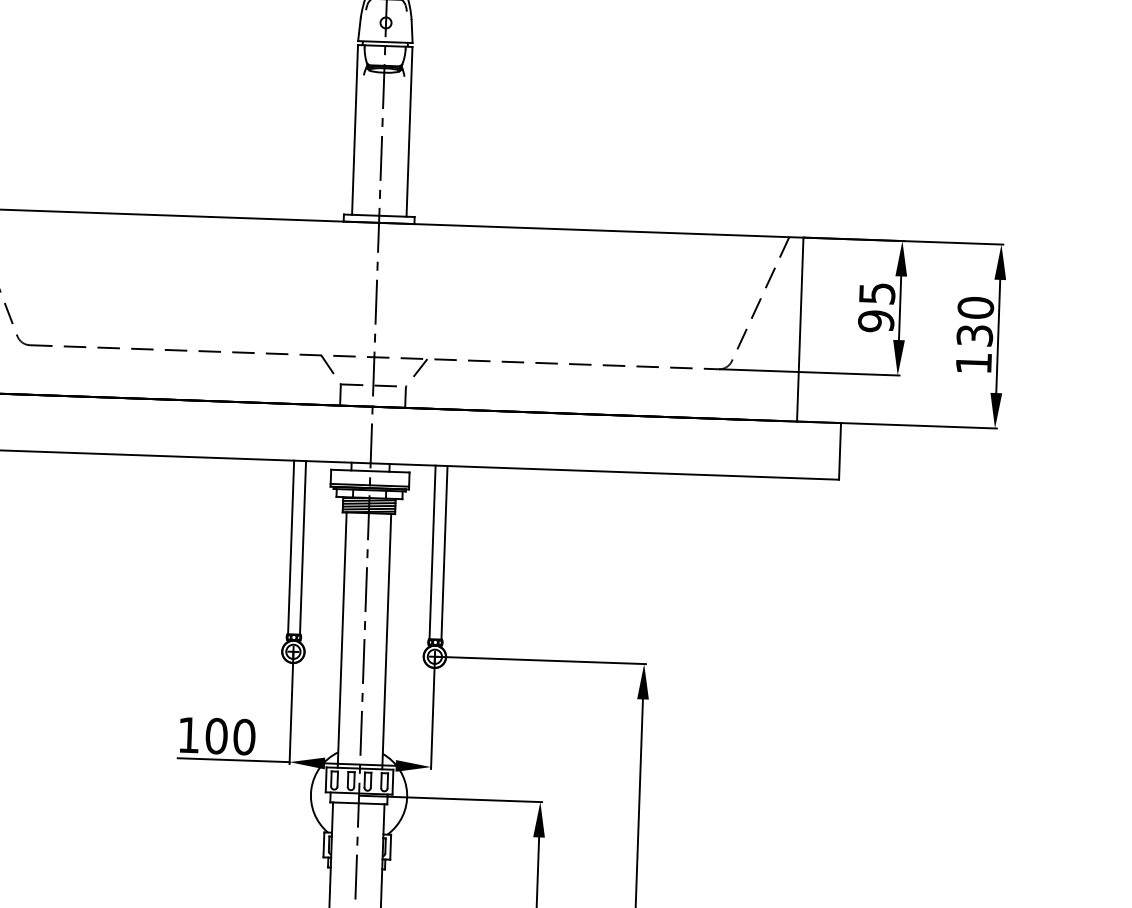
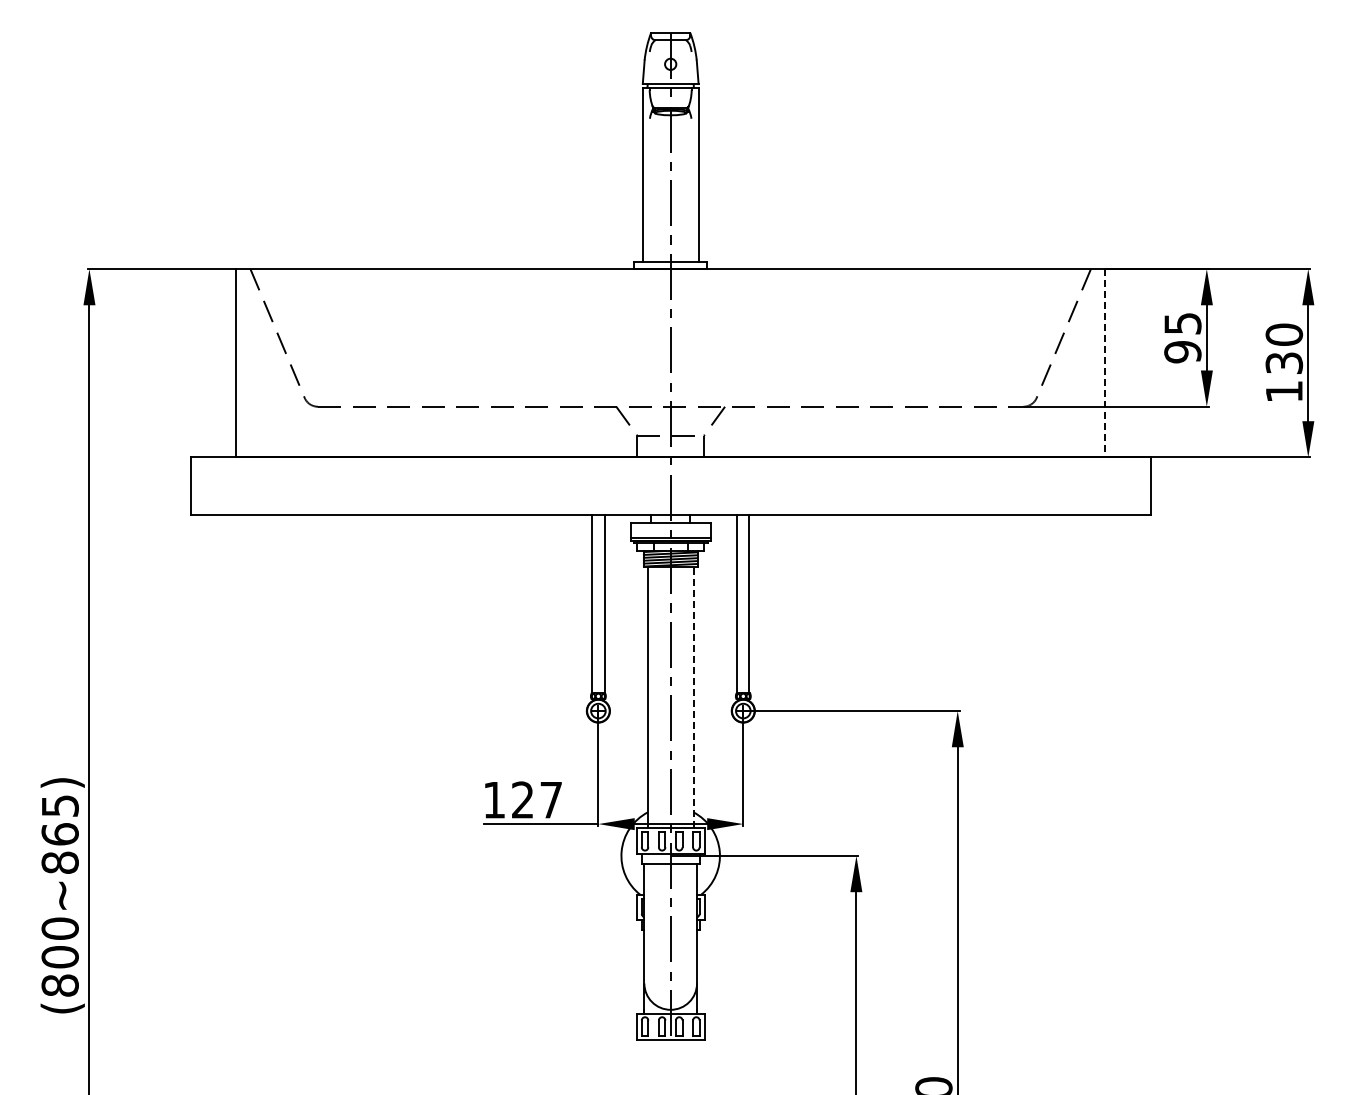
line: (800, 329) -> (1105, 363), solid -> dashed
line: (386, 641) -> (693, 697), solid -> dashed
text: (229, 736) -> (536, 799), 100 -> 127

